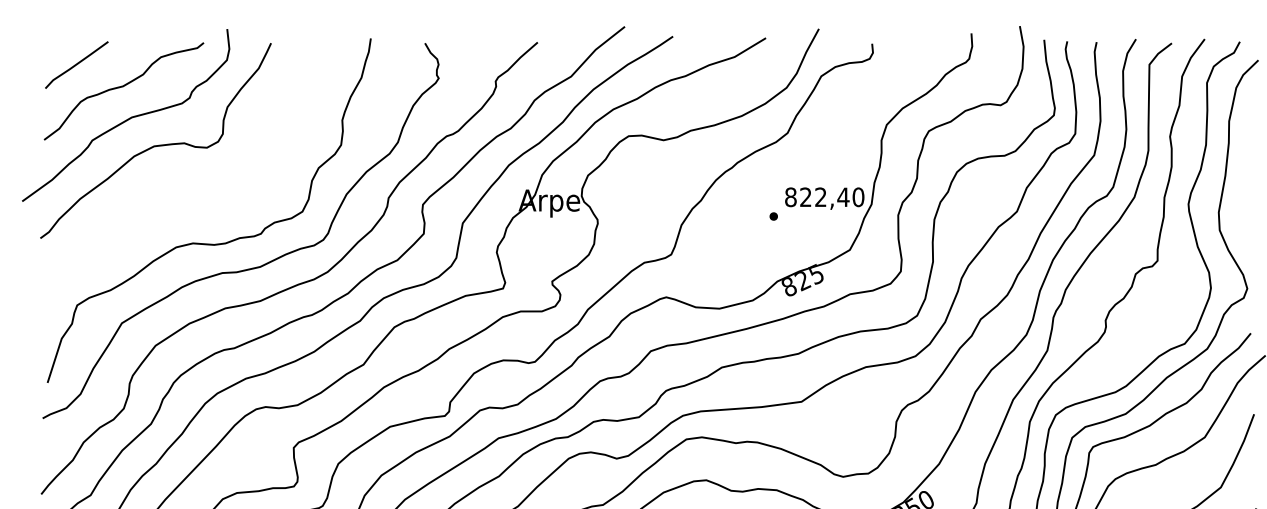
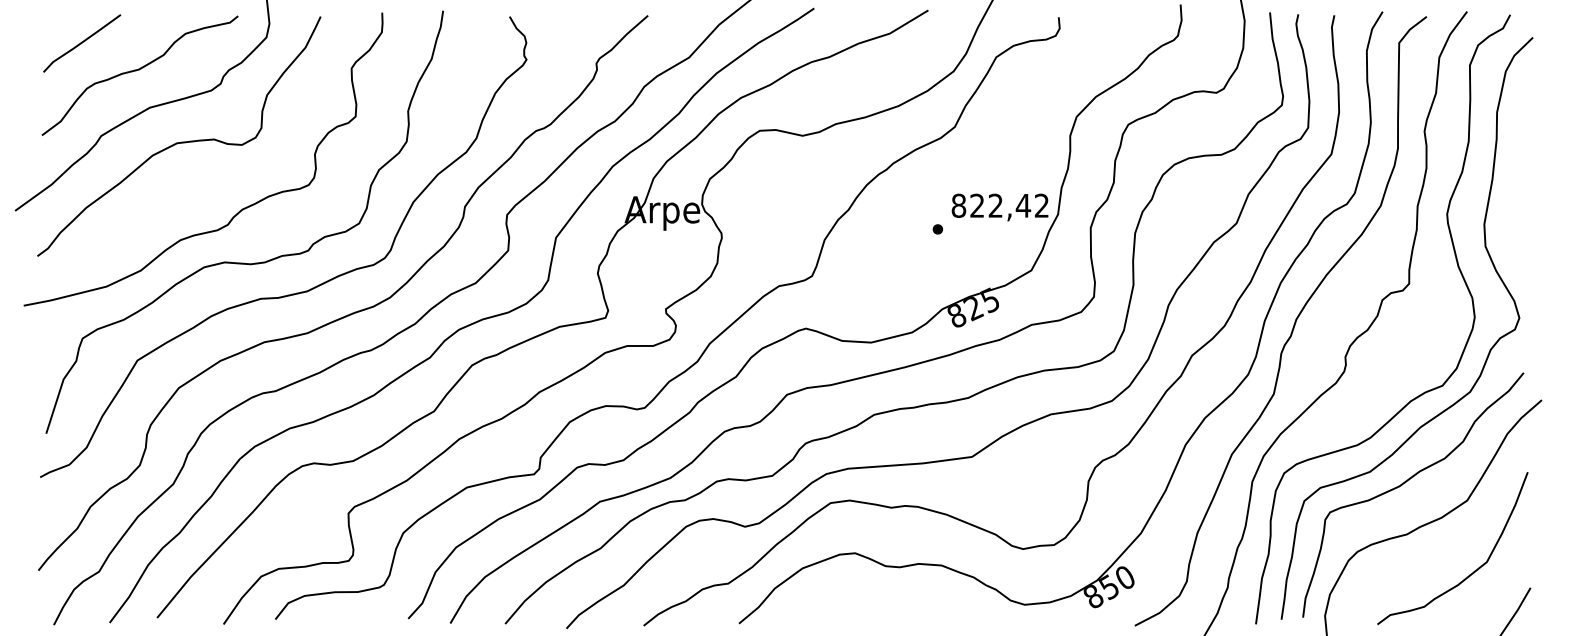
text: (858, 197) -> (1041, 205), 822,40 -> 822,42
curve: (204, 201) -> (239, 210), added

